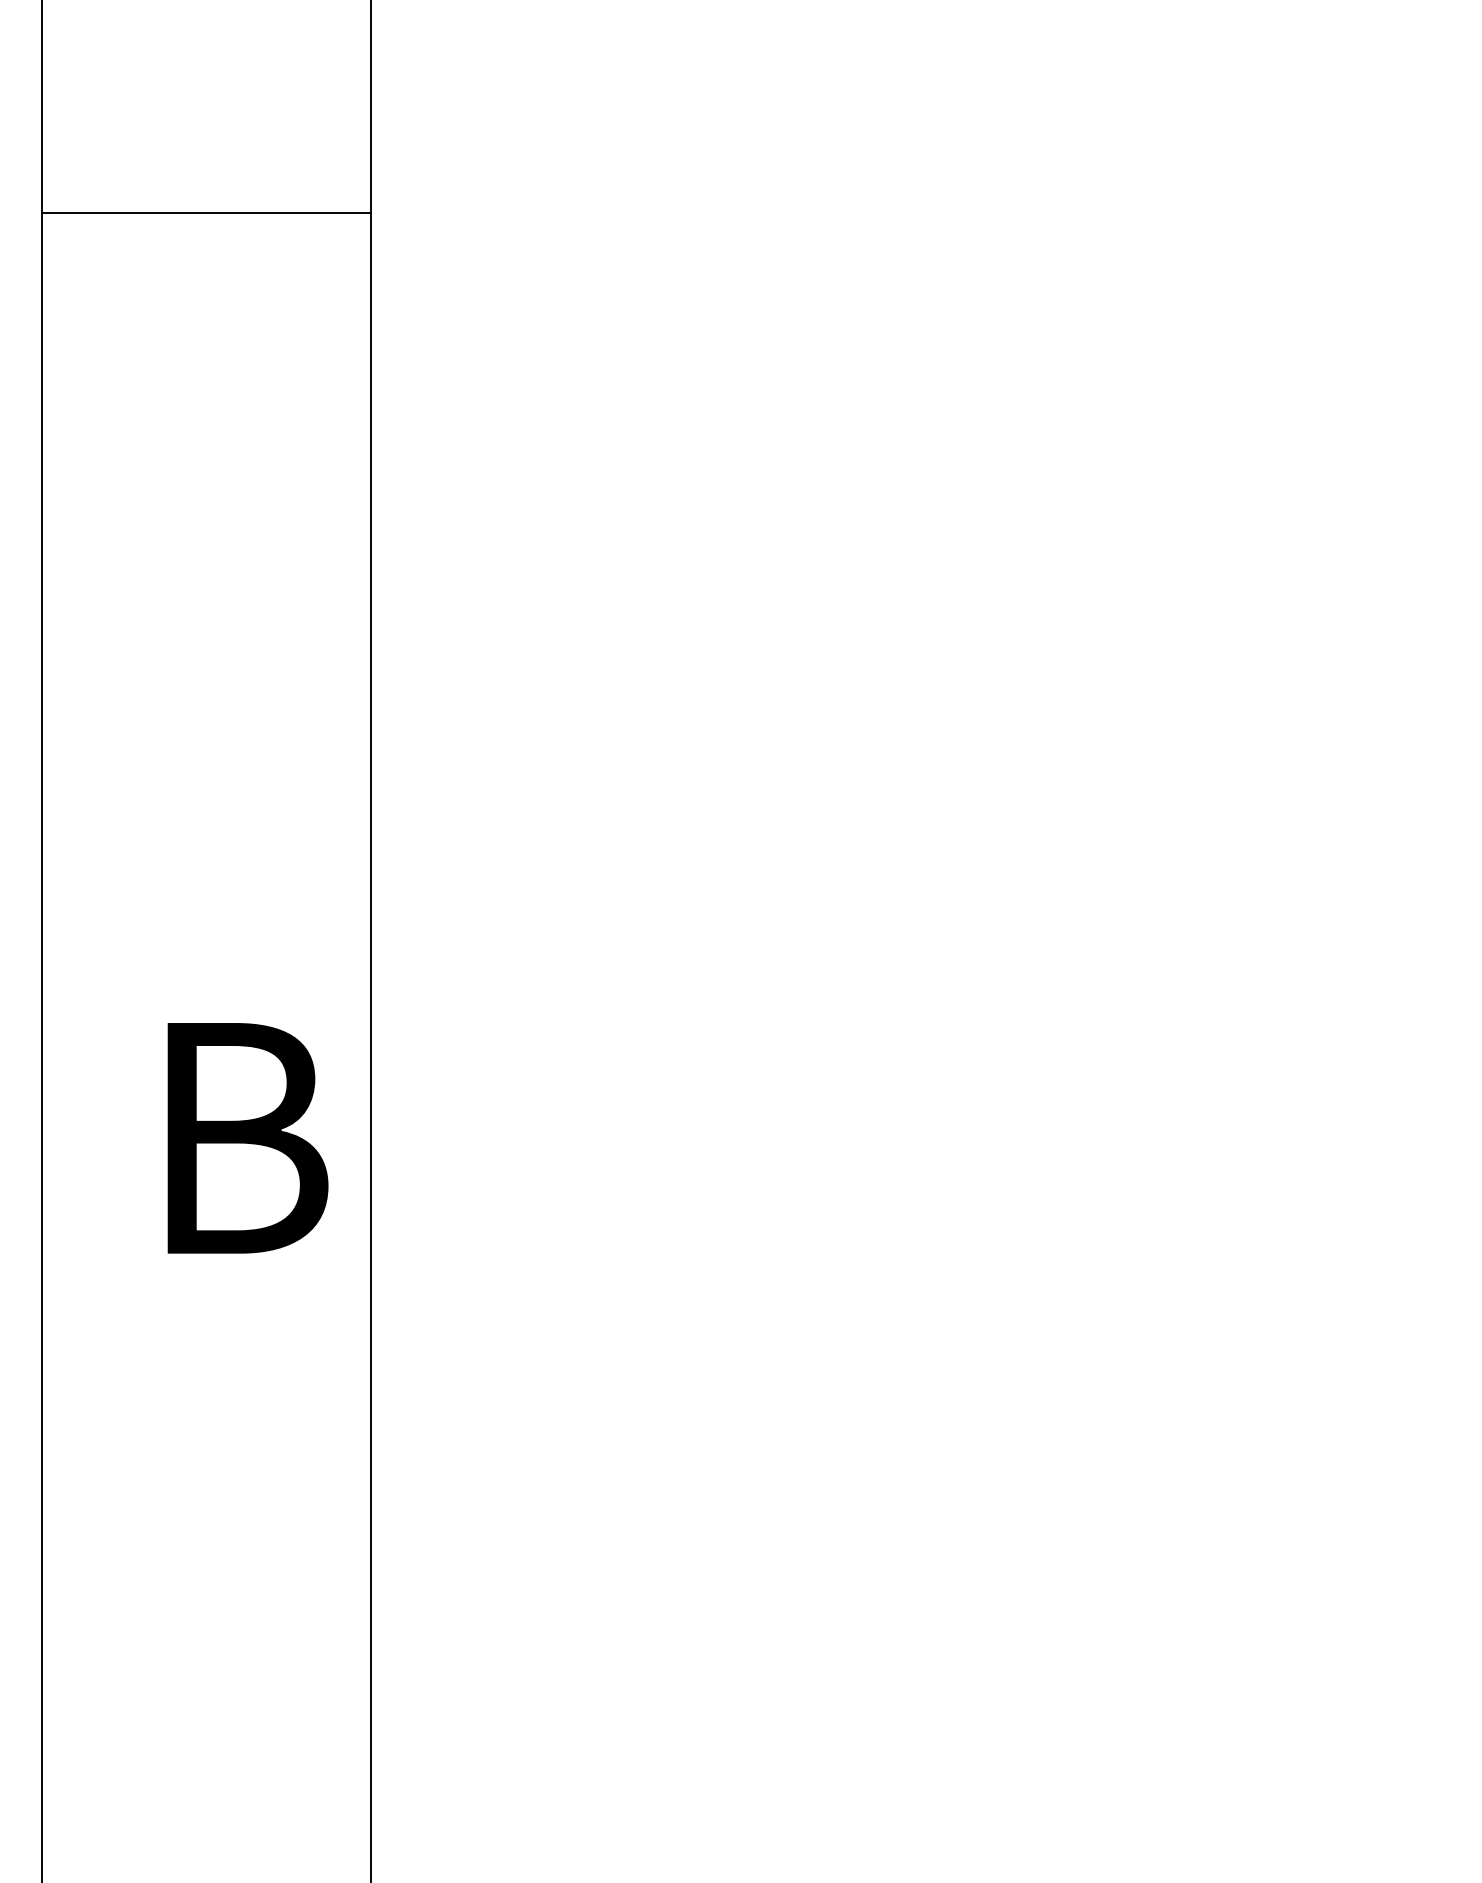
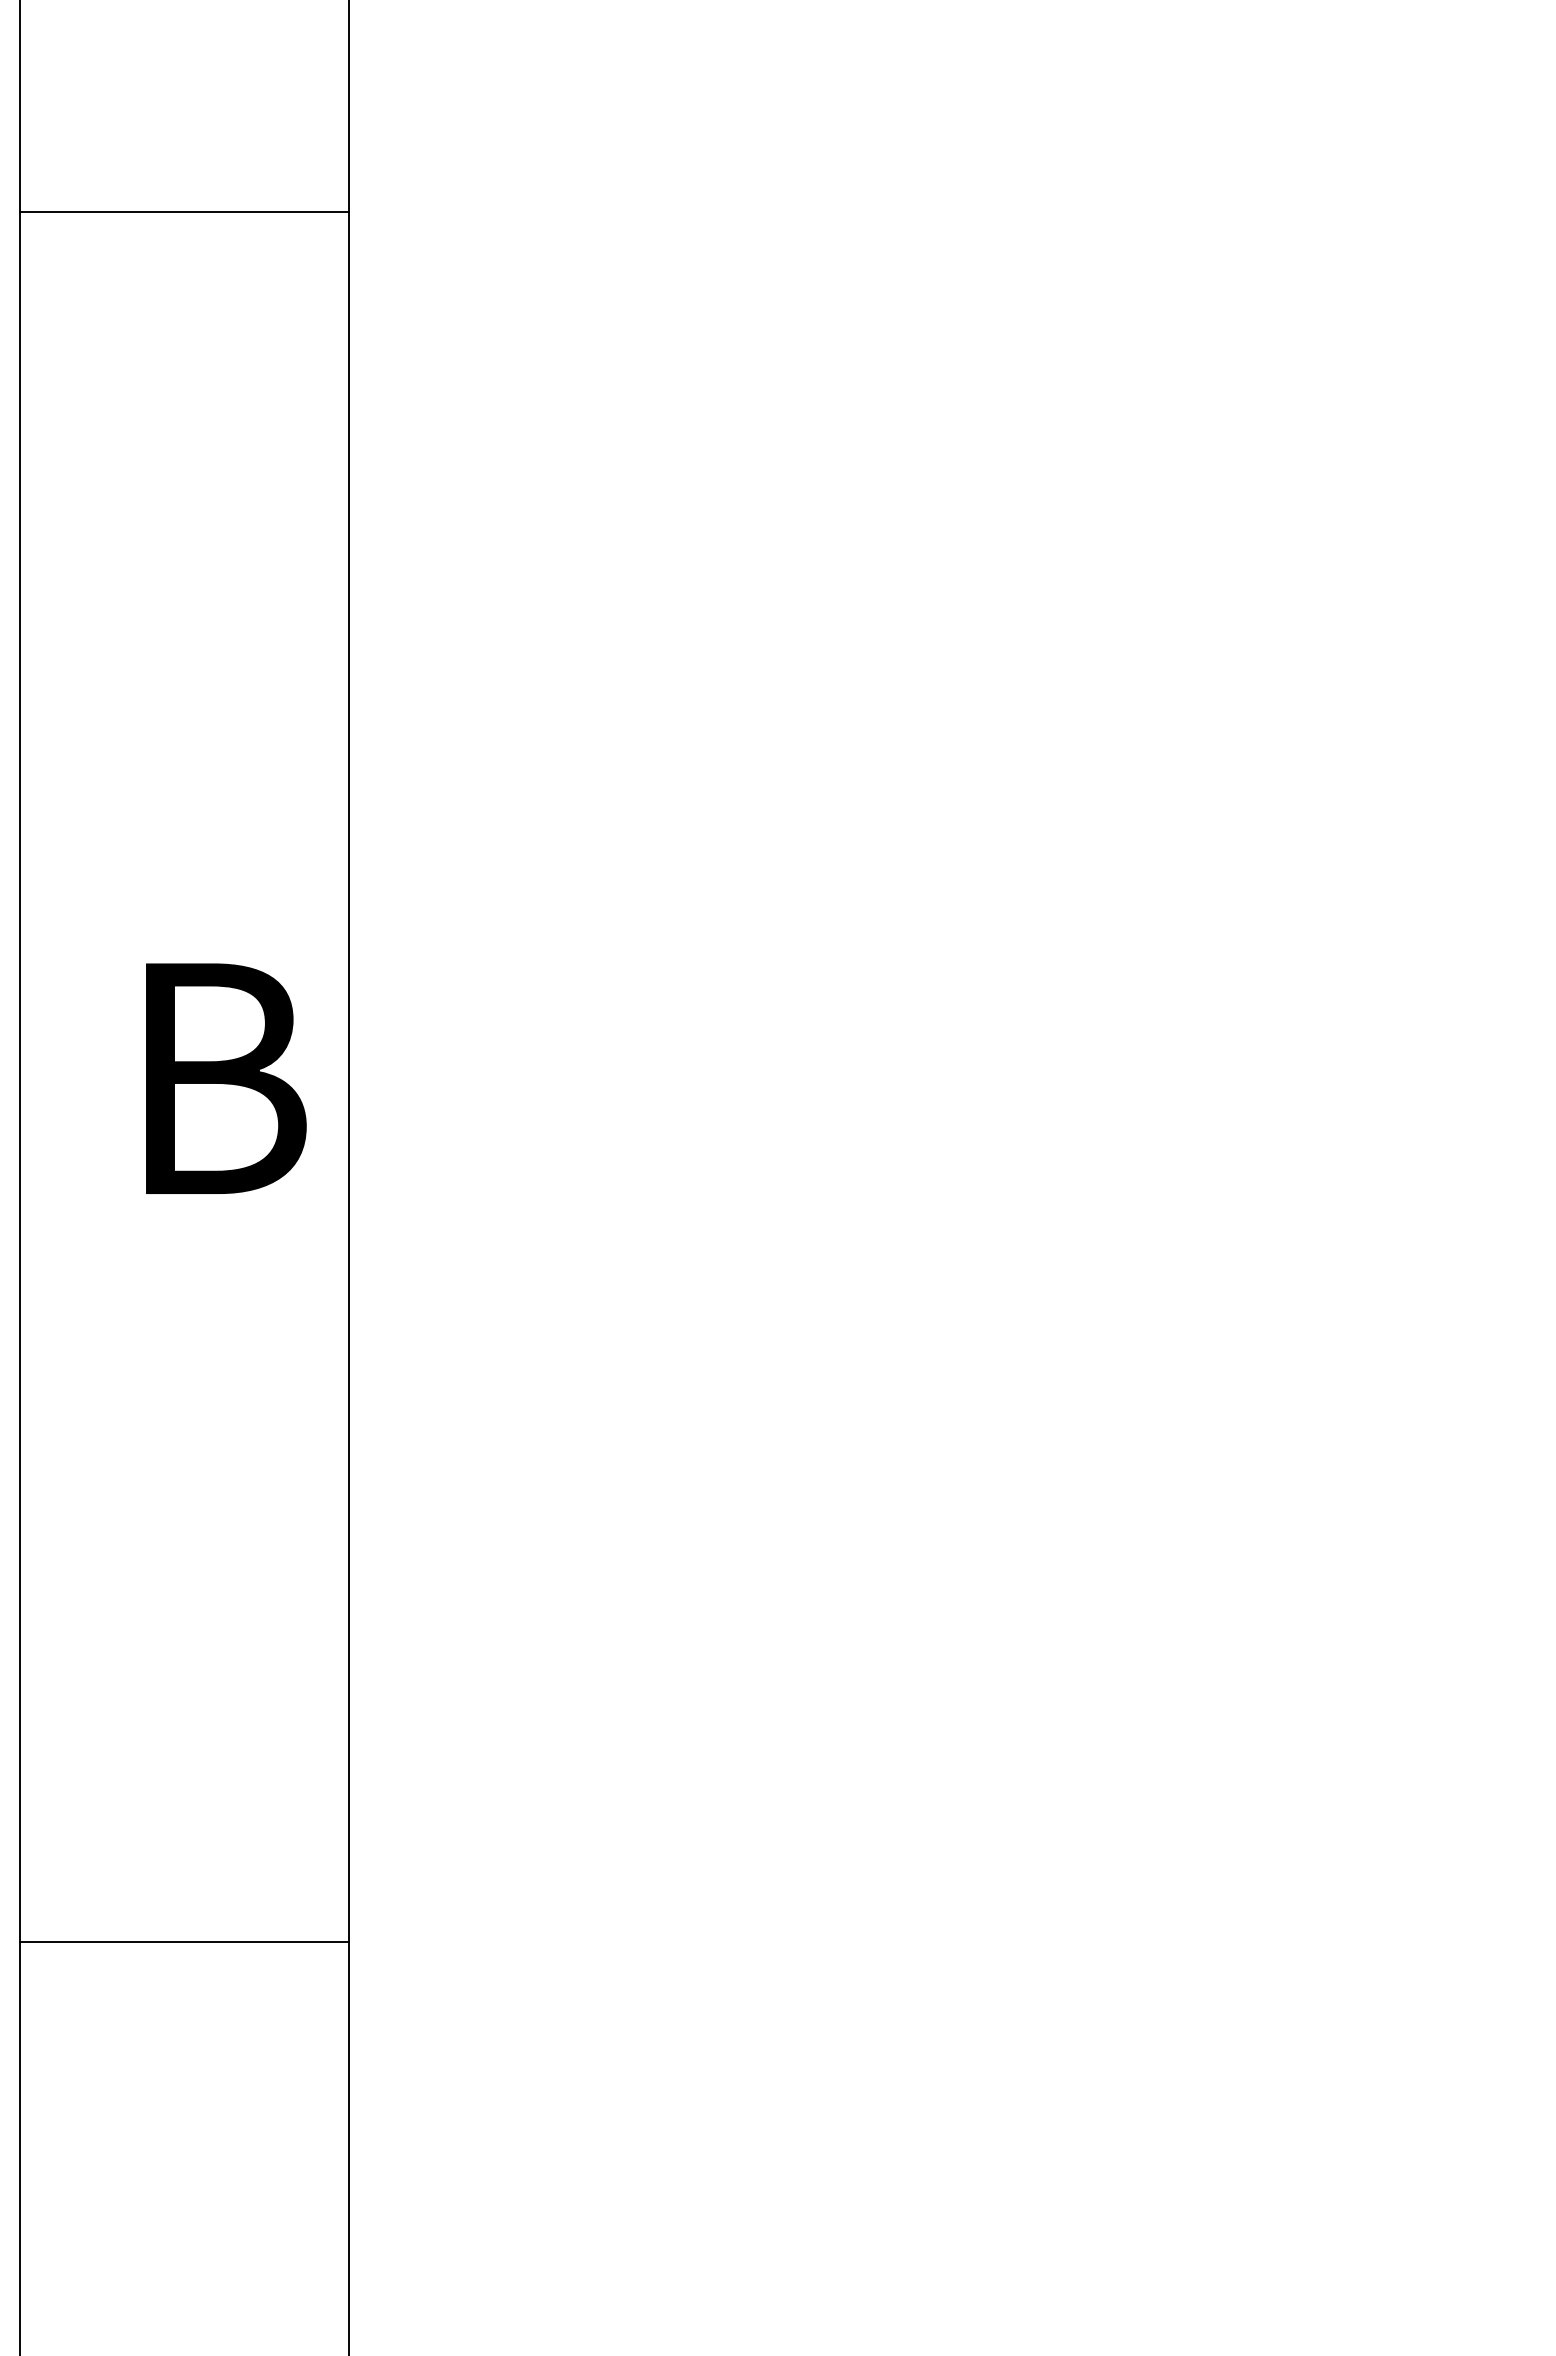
line: (206, 212) -> (184, 211), moved

